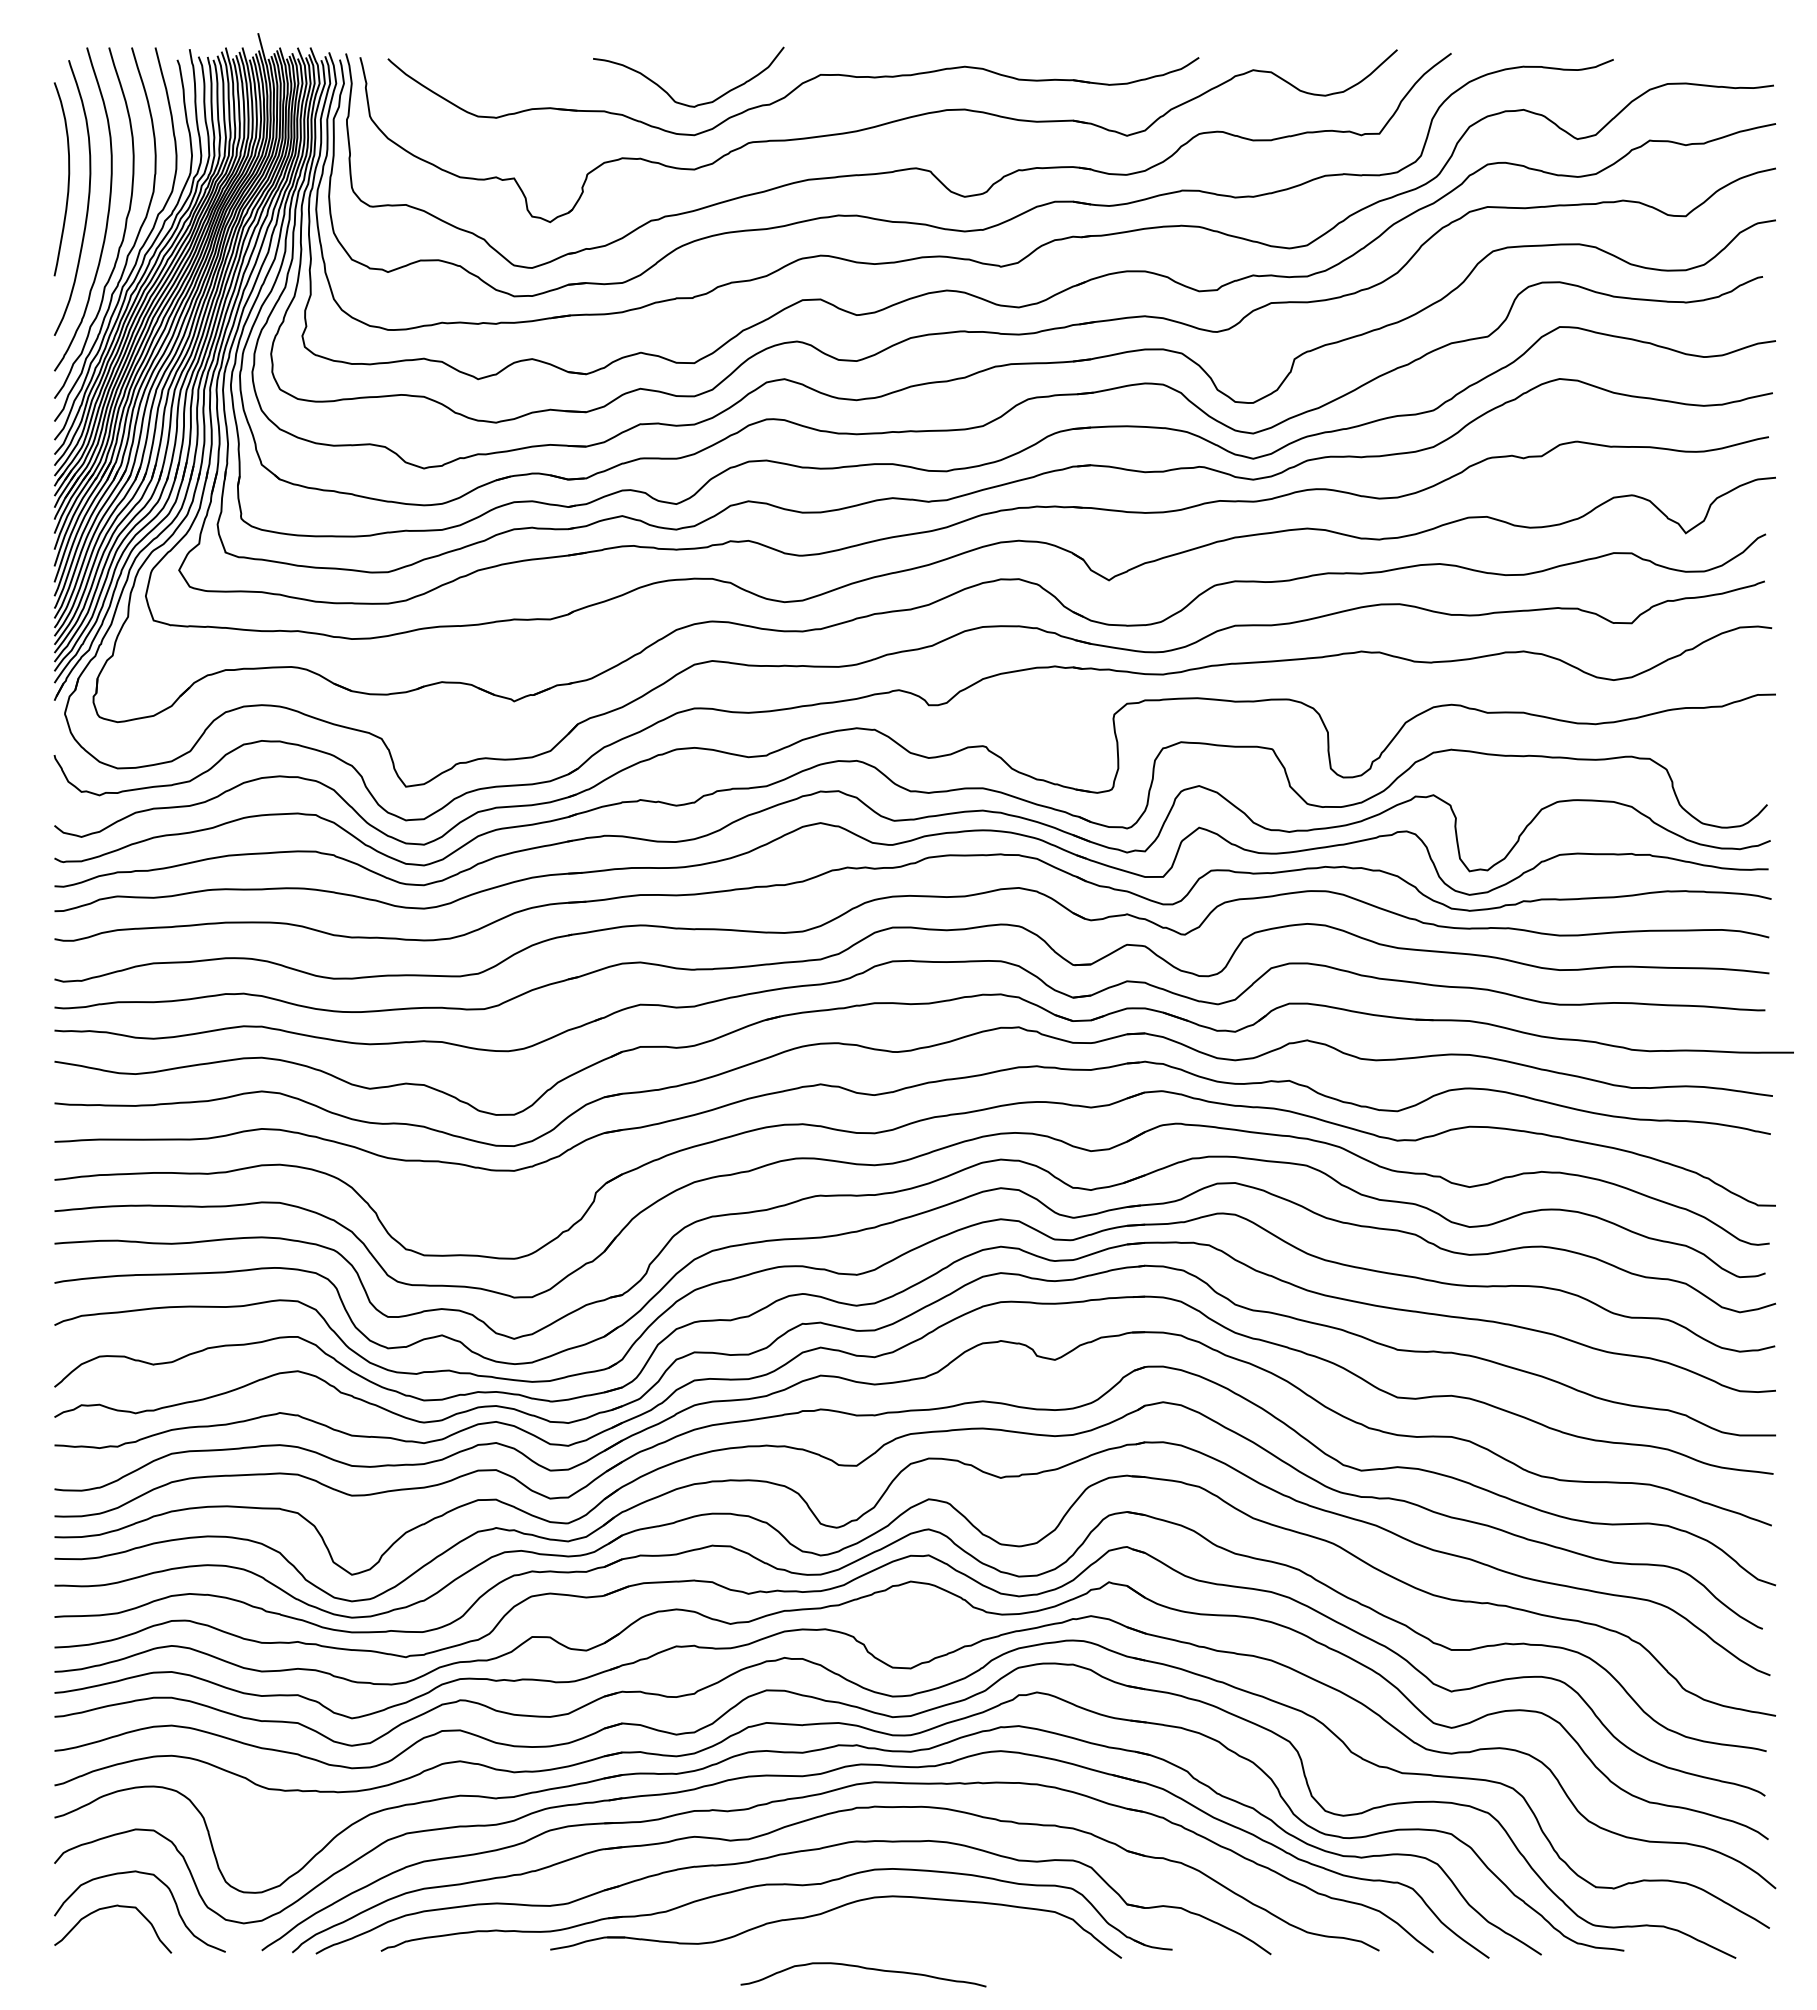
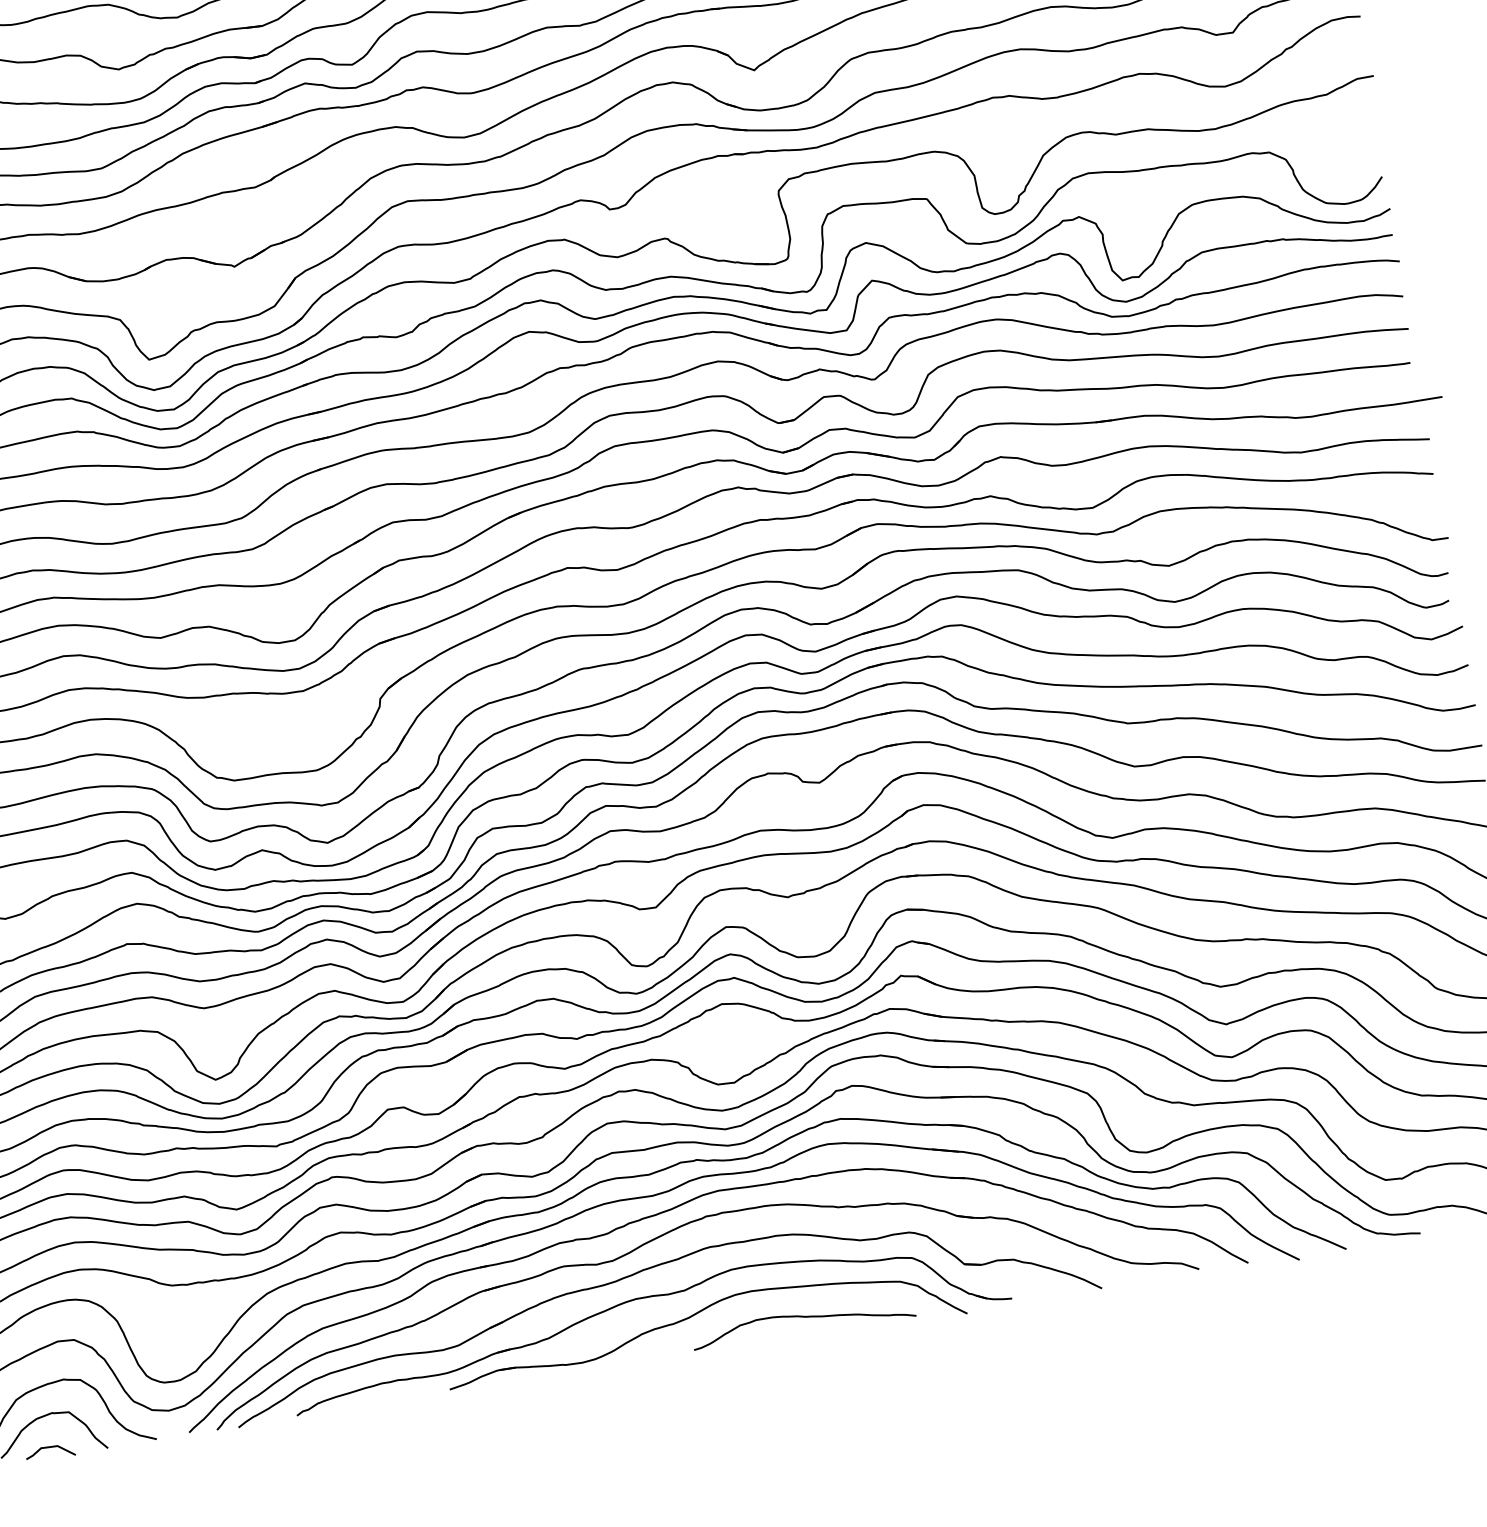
curve: (108, 1942) -> (49, 1447), added
curve: (865, 1969) -> (804, 1318), moved

